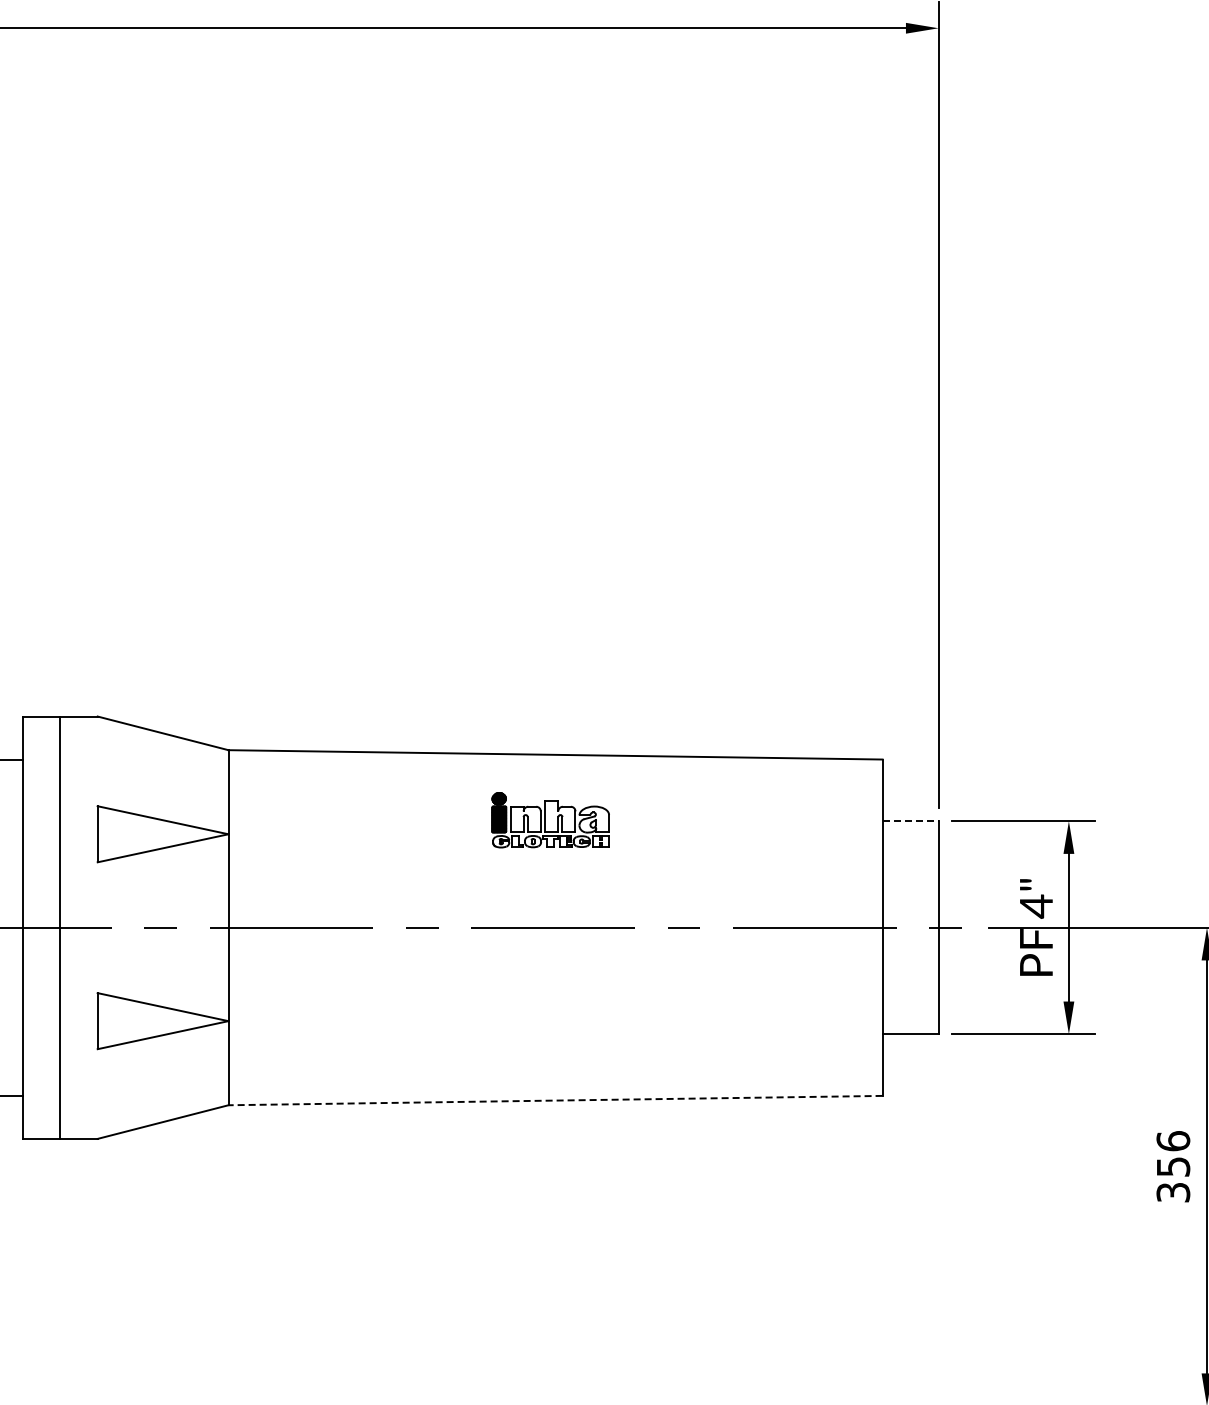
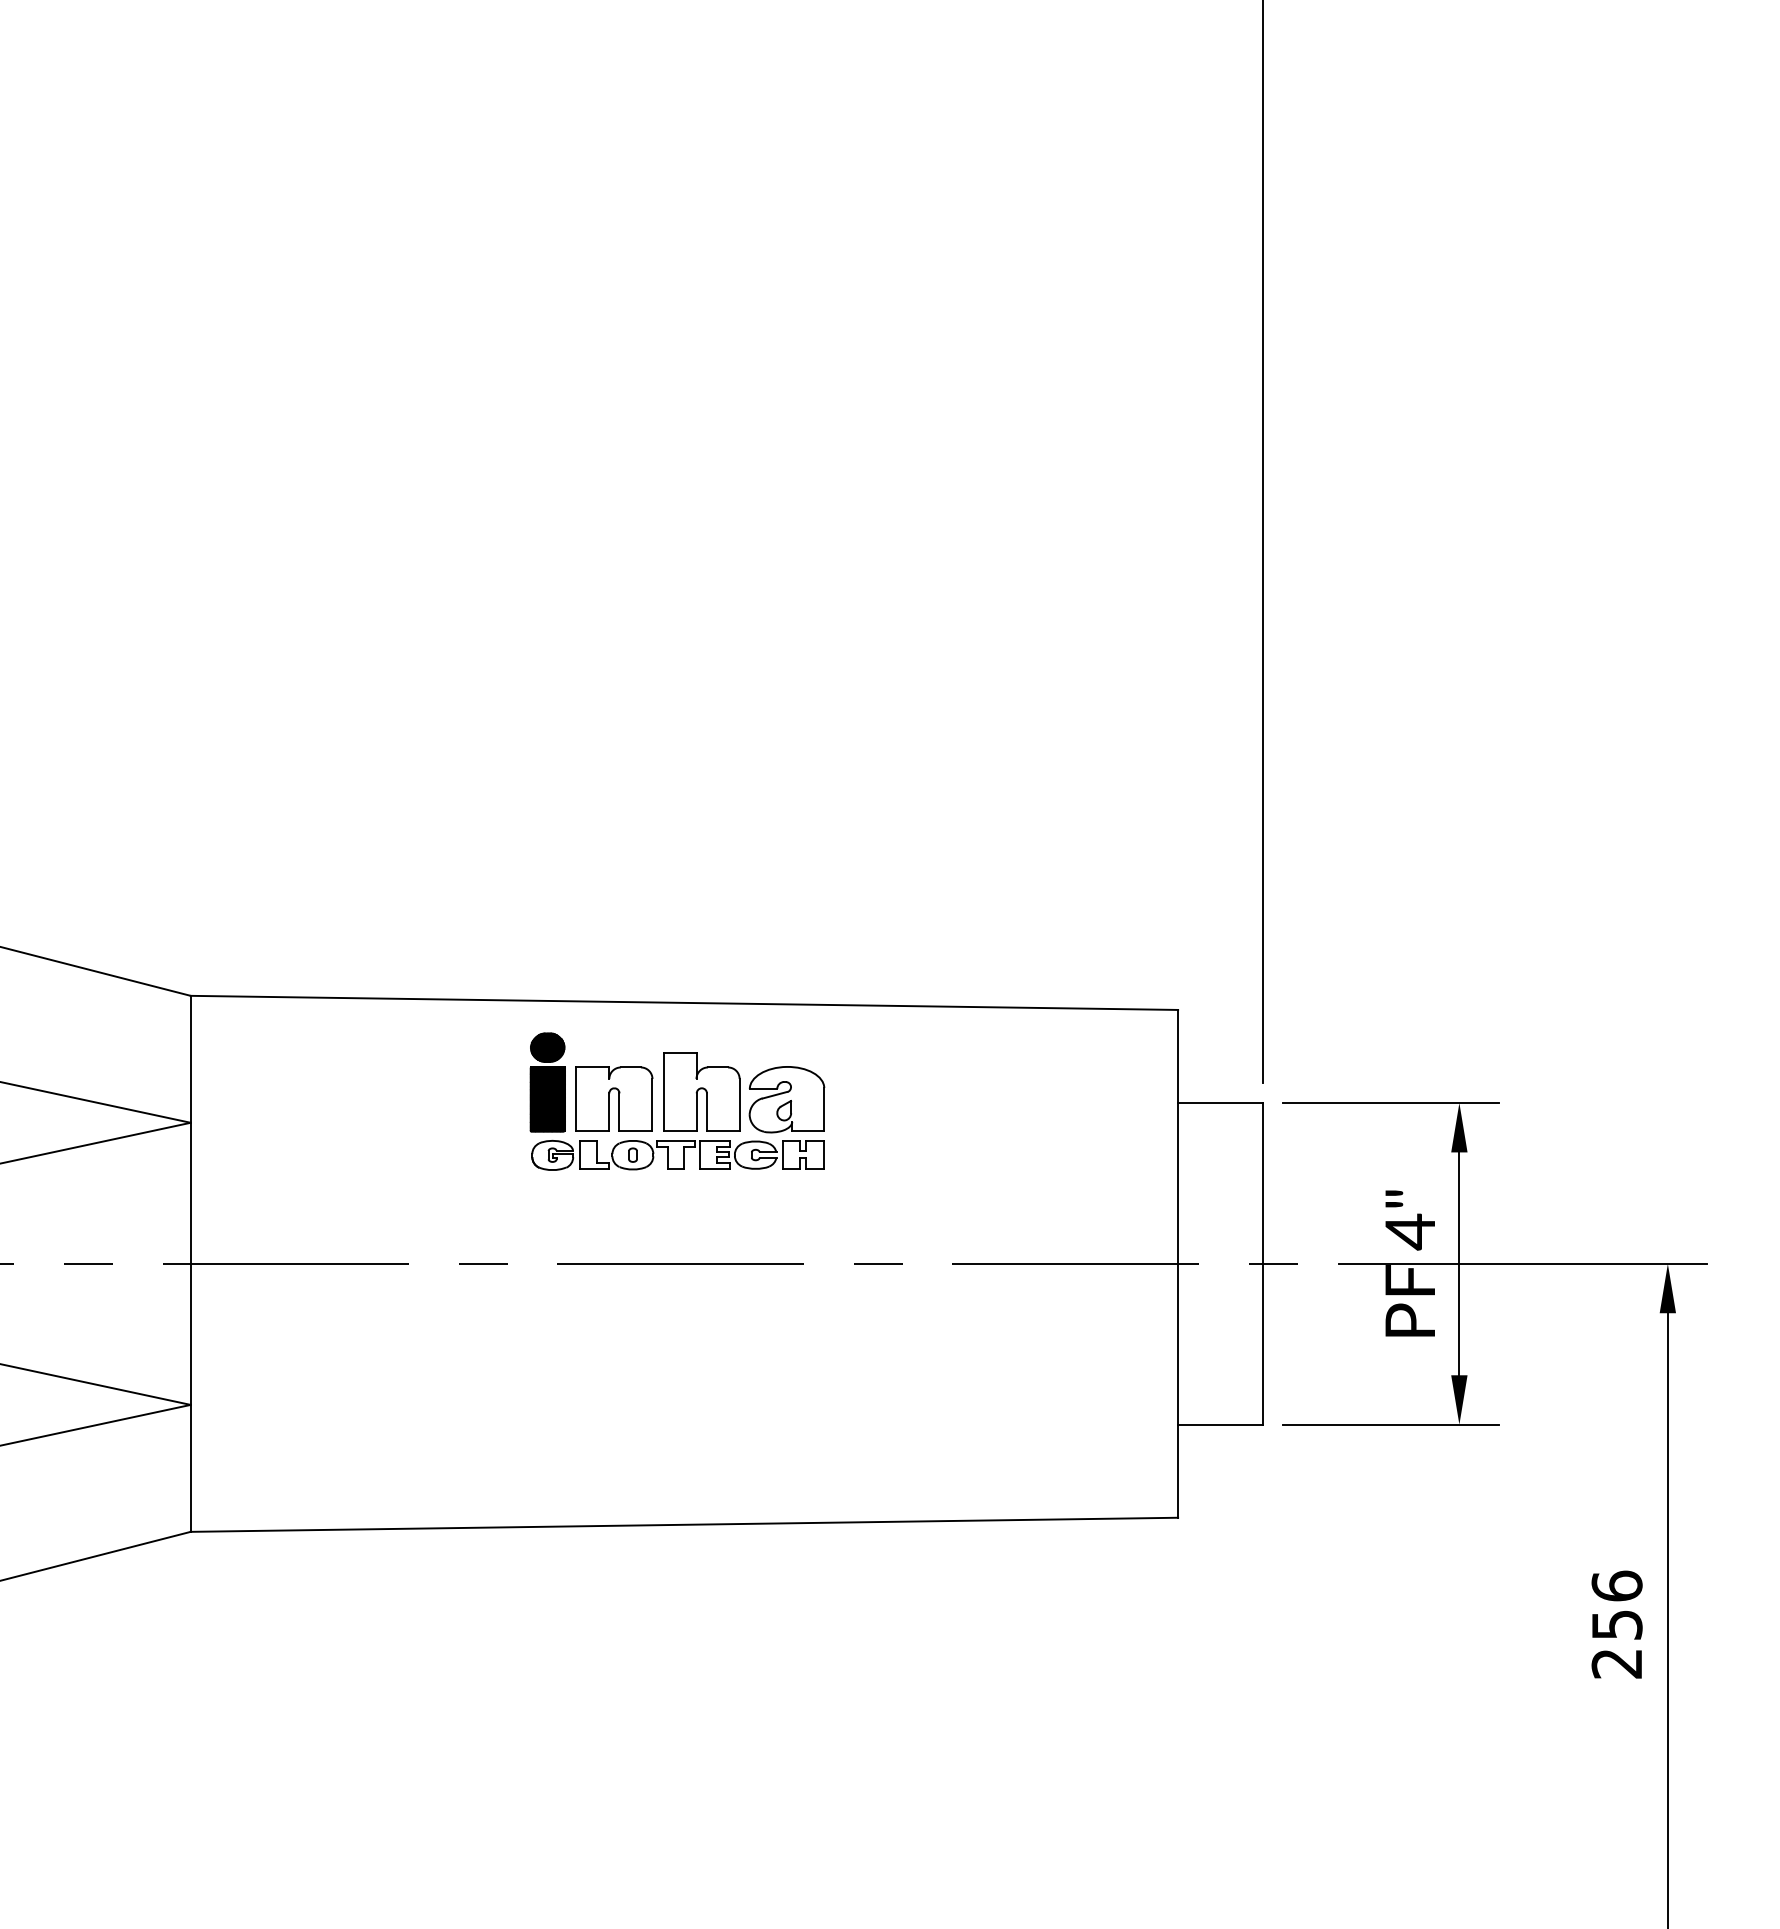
part: (550, 820) -> (676, 1101), size x1.67
line: (911, 821) -> (1221, 1103), dashed -> solid
line: (555, 1100) -> (684, 1524), dashed -> solid
text: (1173, 1192) -> (1617, 1663), 356 -> 256

